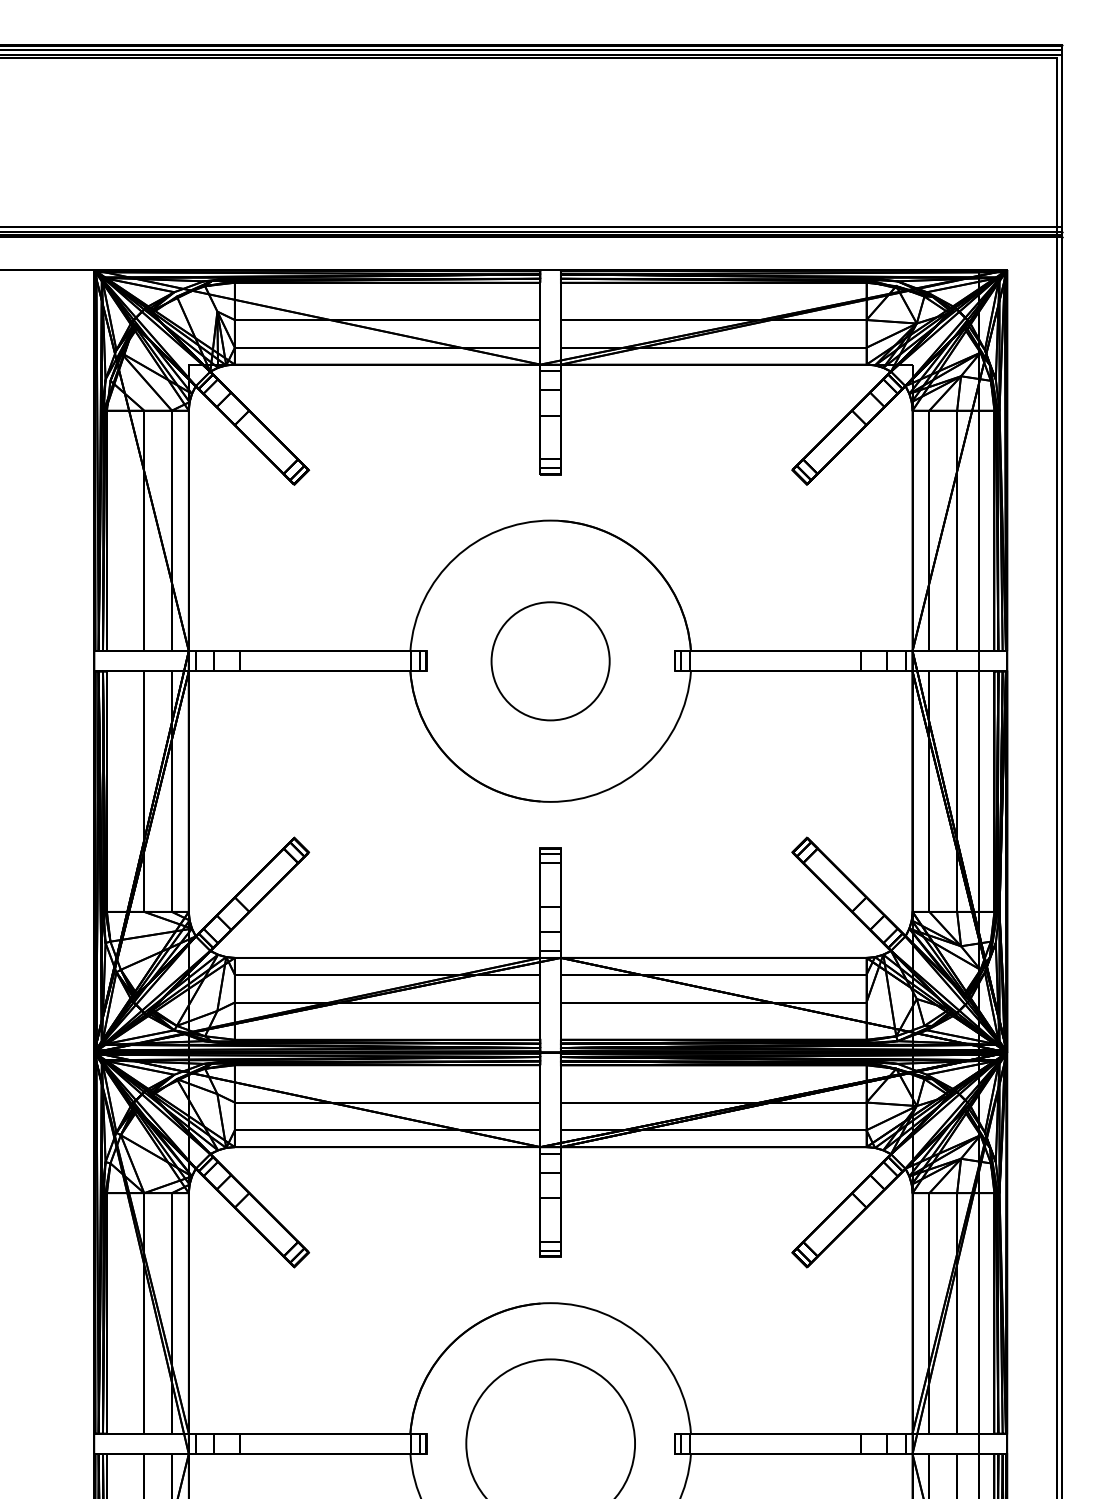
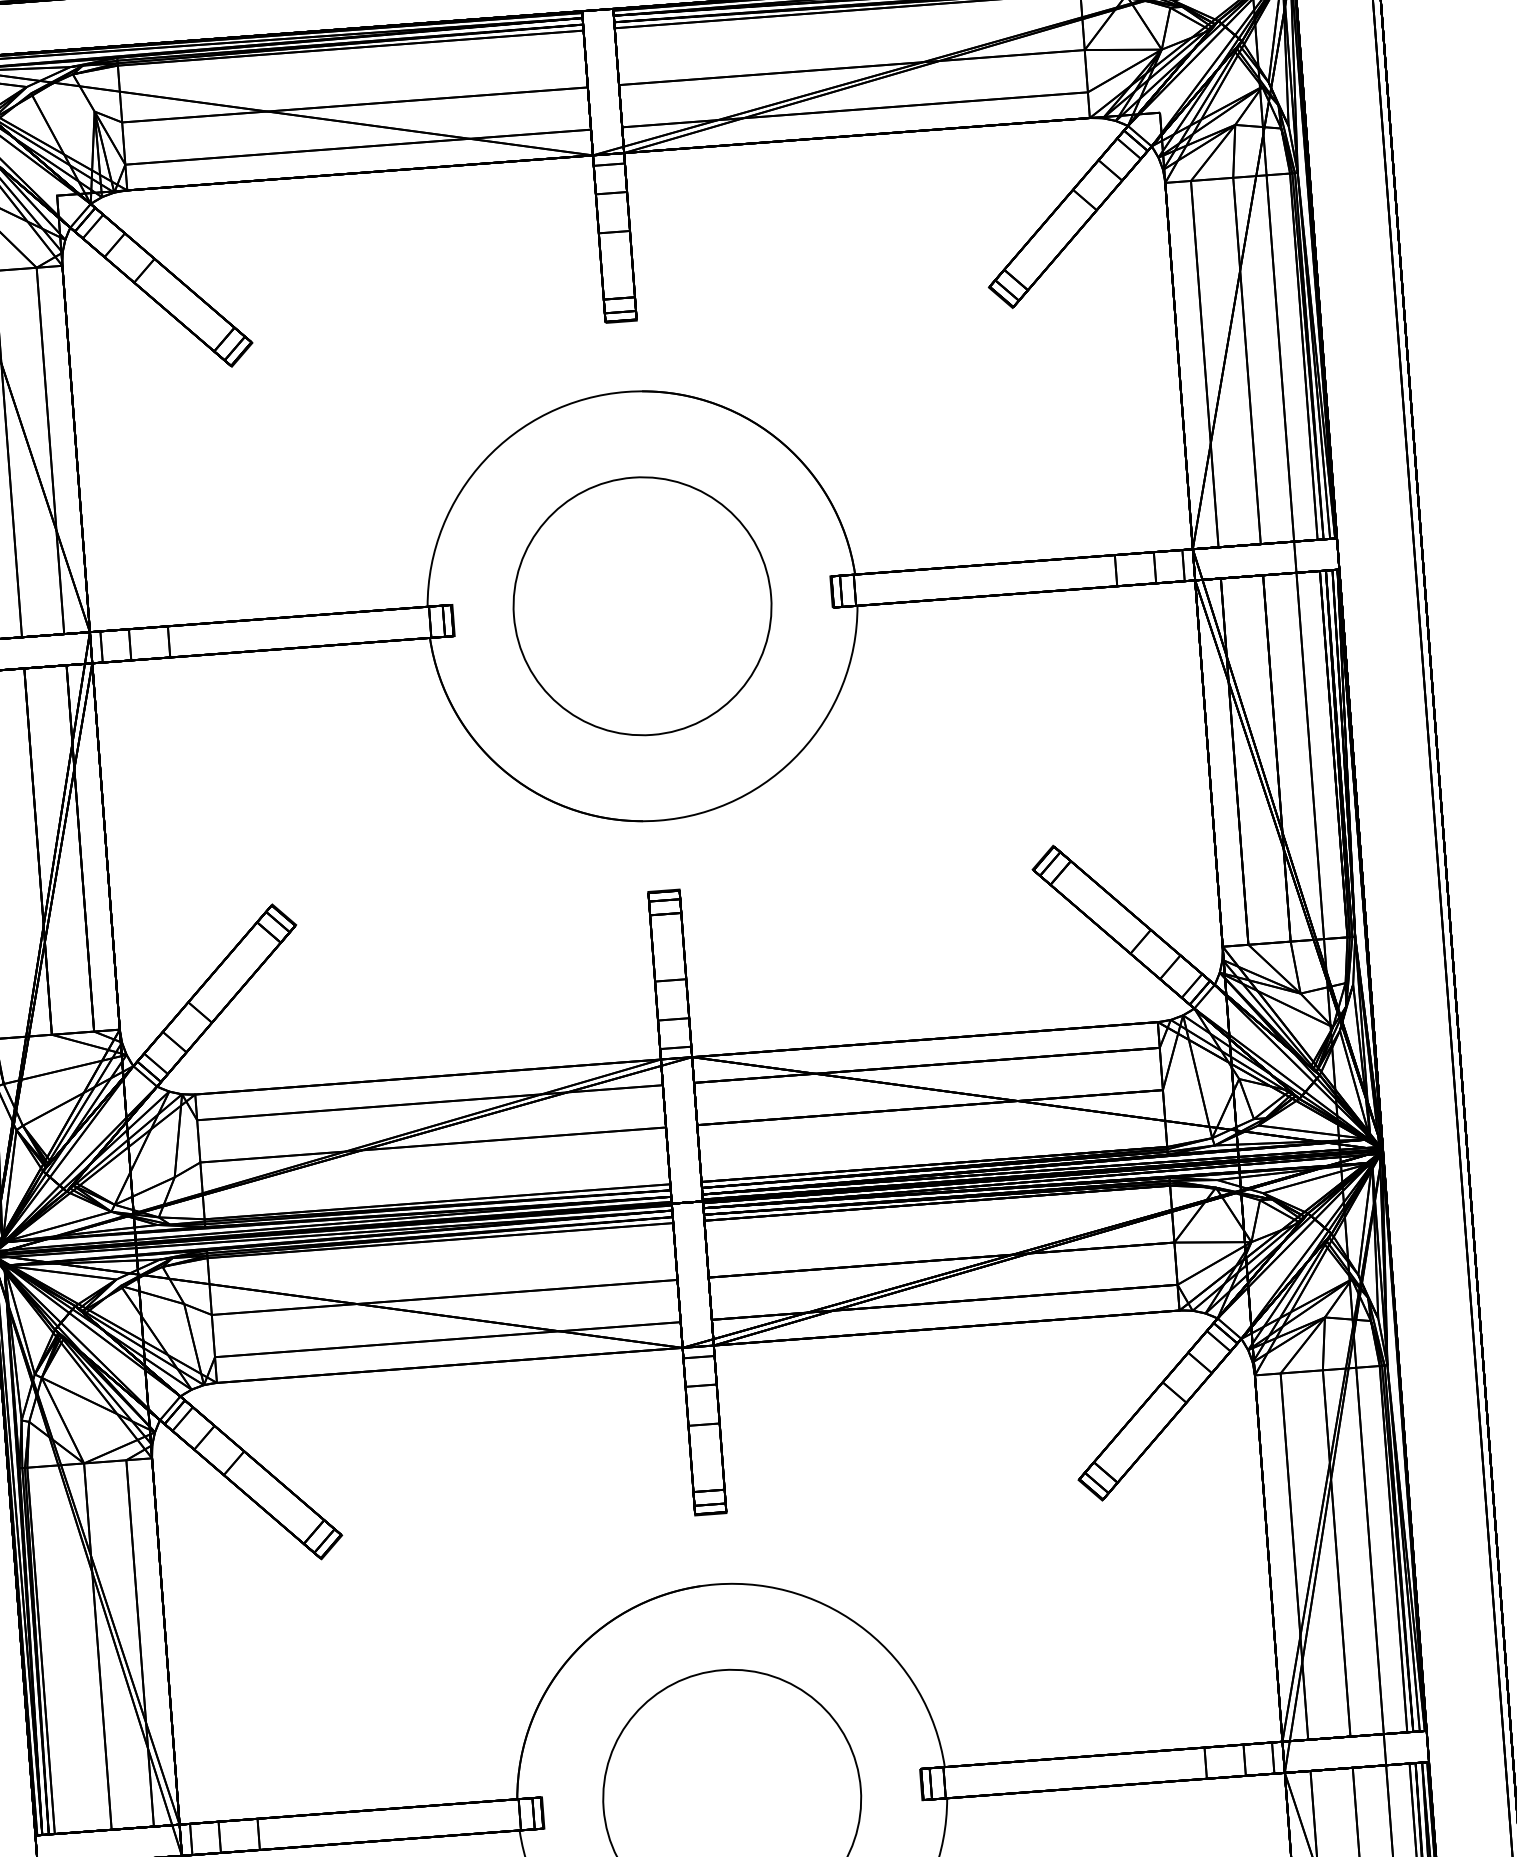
circle: (550, 661) -> (642, 606), size x1.43

